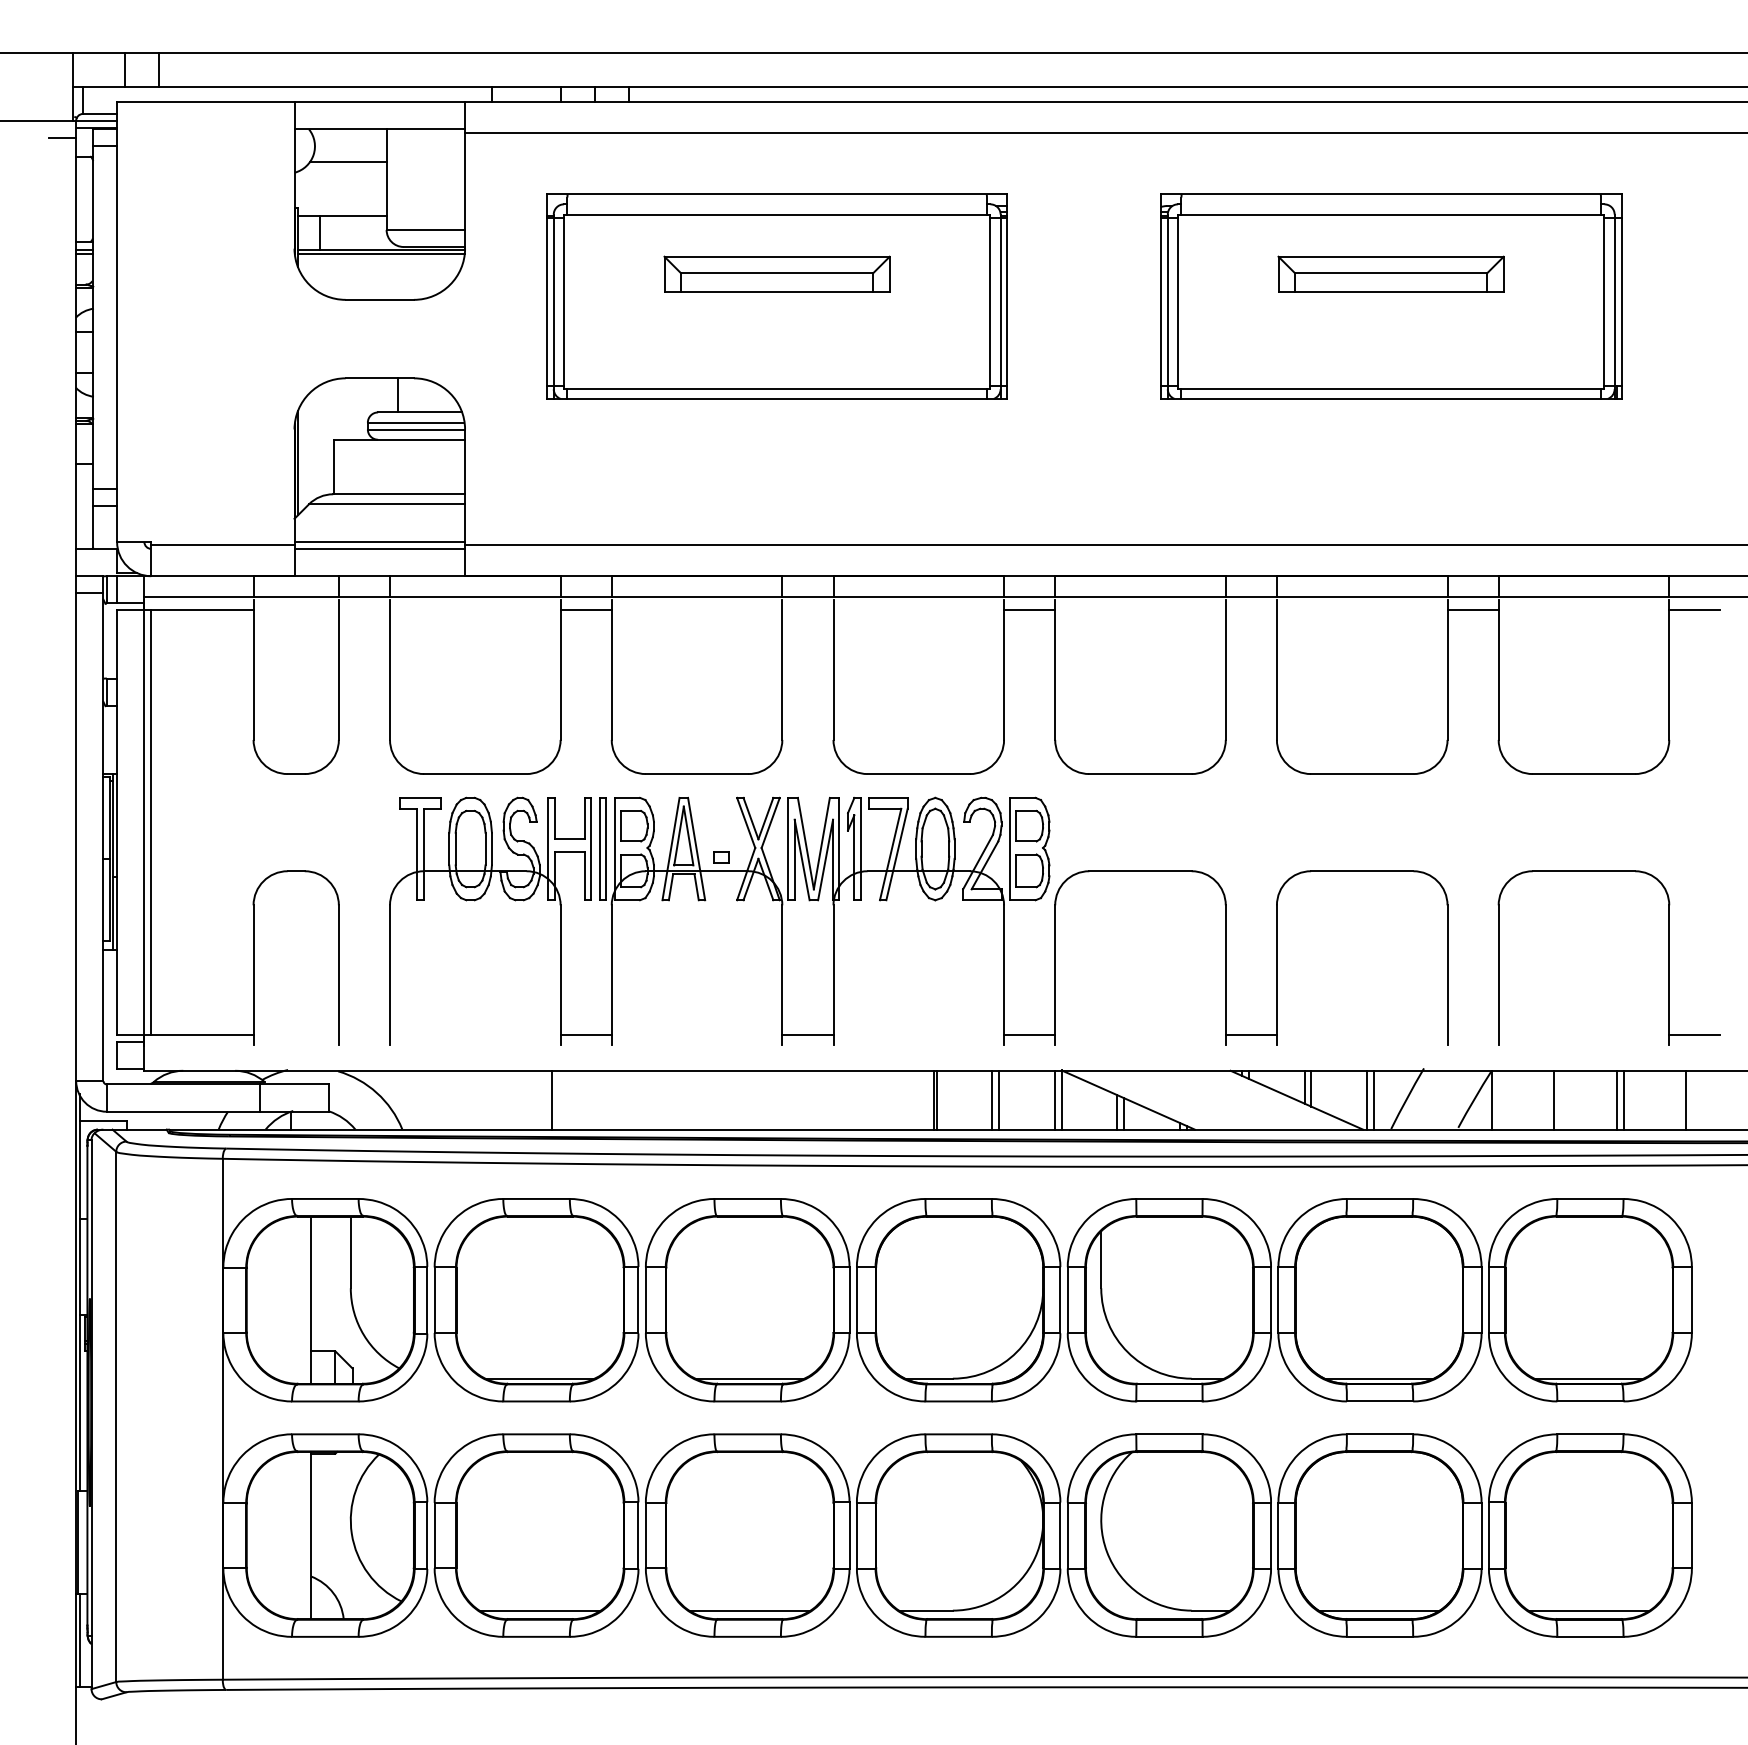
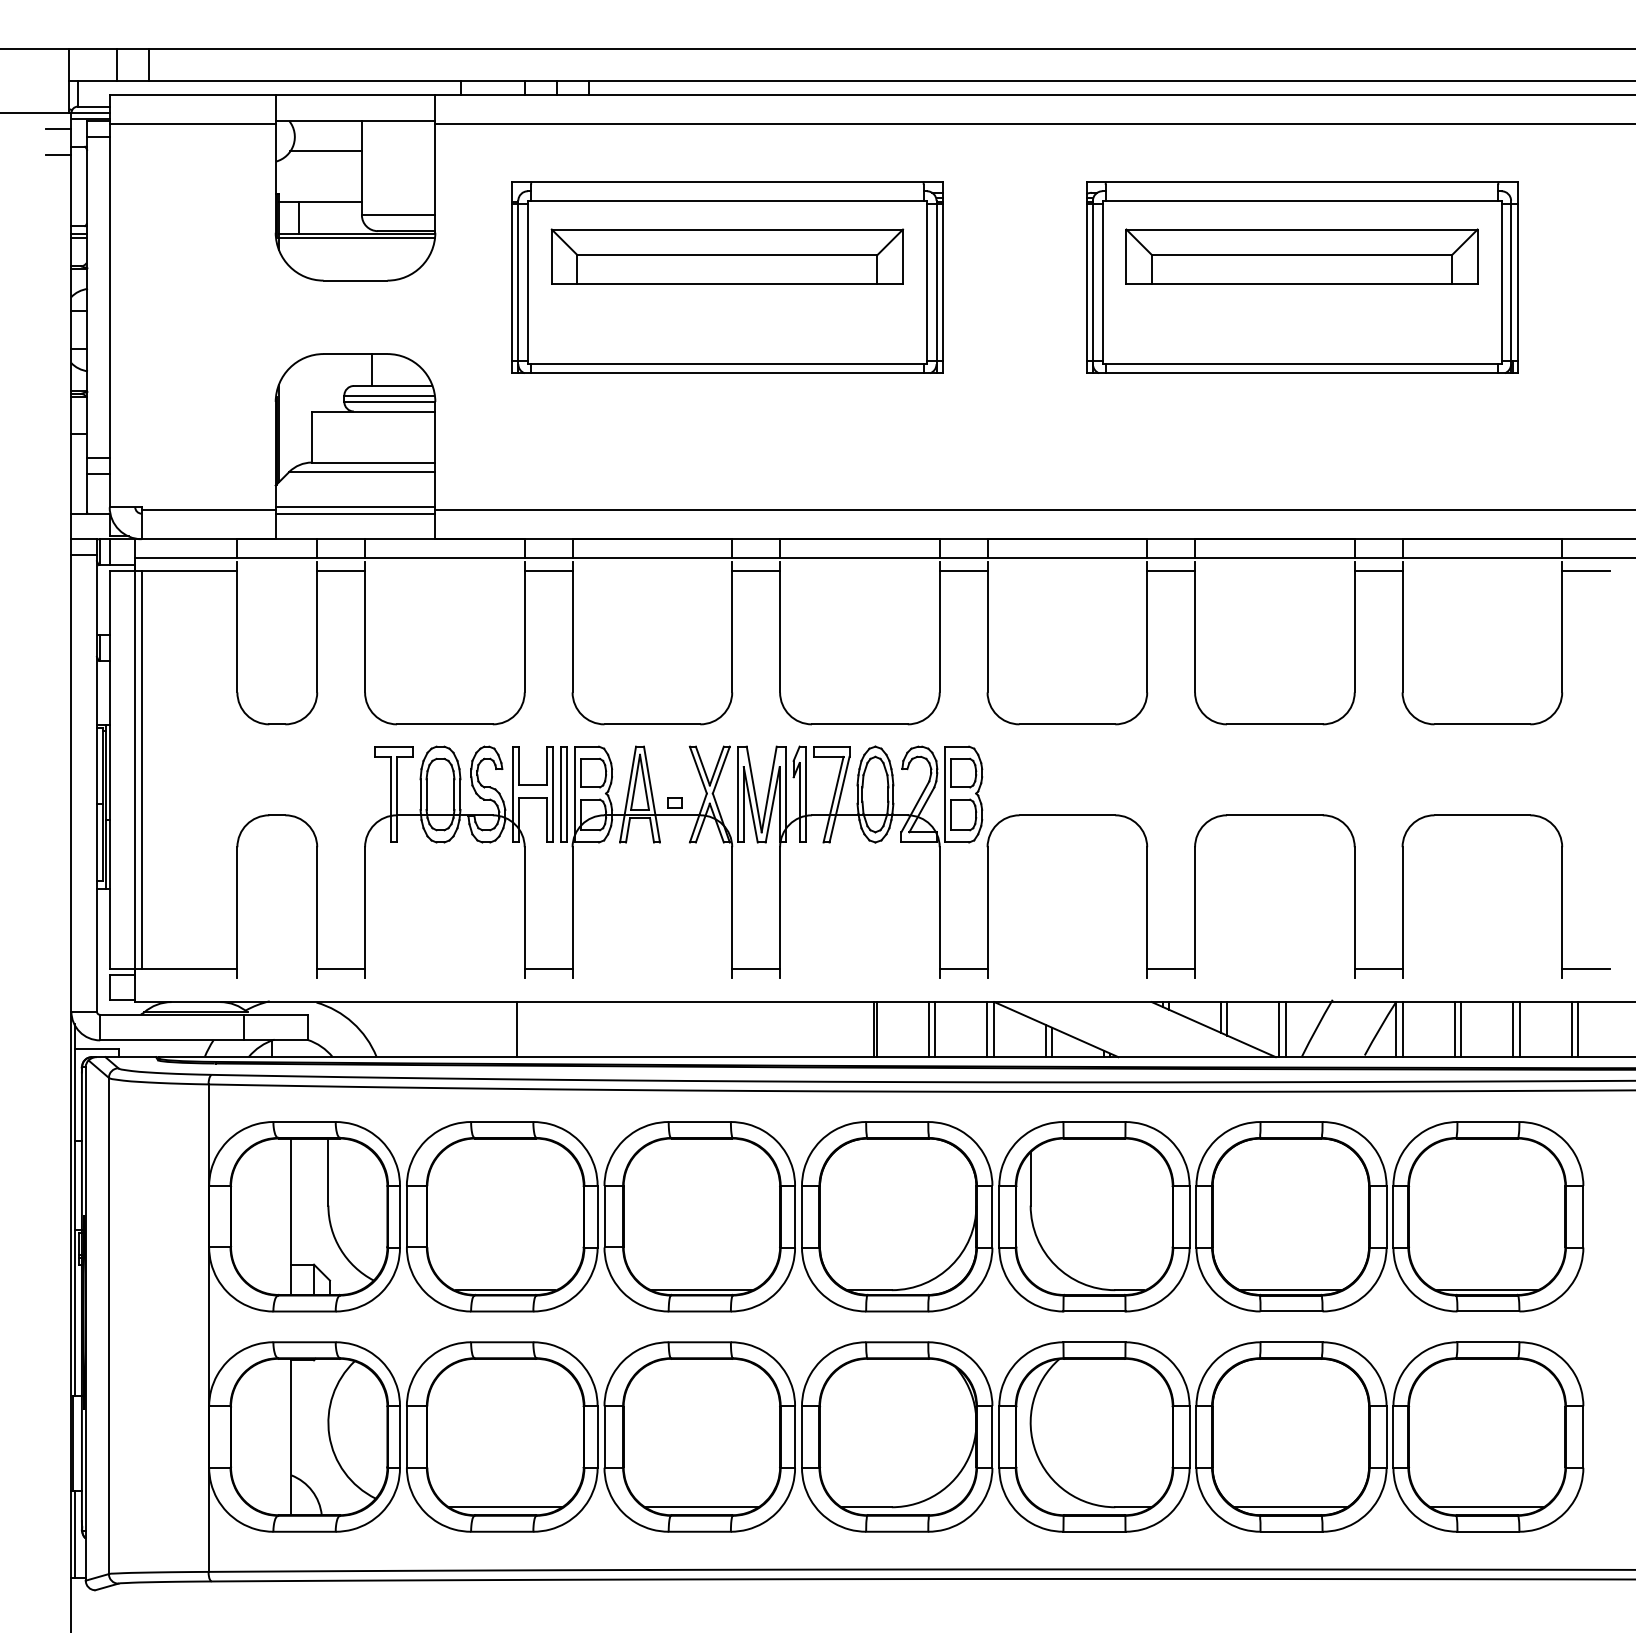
line: (205, 132) -> (192, 124), added
line: (62, 165) -> (58, 154), added
part: (776, 273) -> (726, 255), size x1.67
part: (1390, 273) -> (1301, 255), size x1.67
line: (364, 610) -> (341, 571), added
line: (807, 610) -> (755, 571), added
line: (1250, 610) -> (1170, 571), added
line: (364, 1034) -> (341, 968), added
line: (1472, 1034) -> (1378, 968), added
line: (1498, 1099) -> (1402, 1028), added
line: (1561, 1099) -> (1461, 1028), added
line: (1679, 1099) -> (1571, 1028), added

